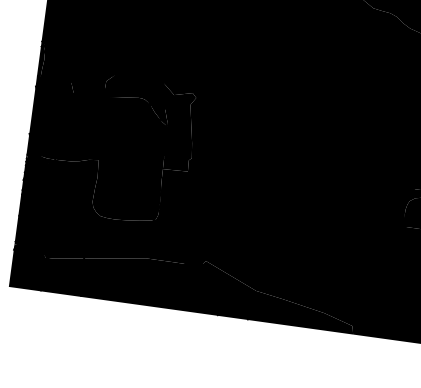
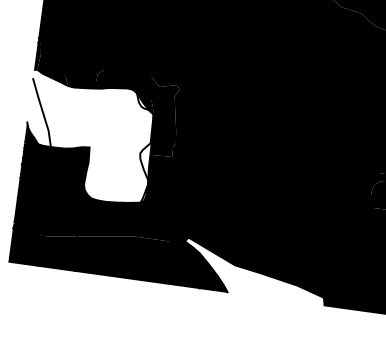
fill: (98, 148) -> (90, 135), removed
fill: (277, 297) -> (254, 272), removed

